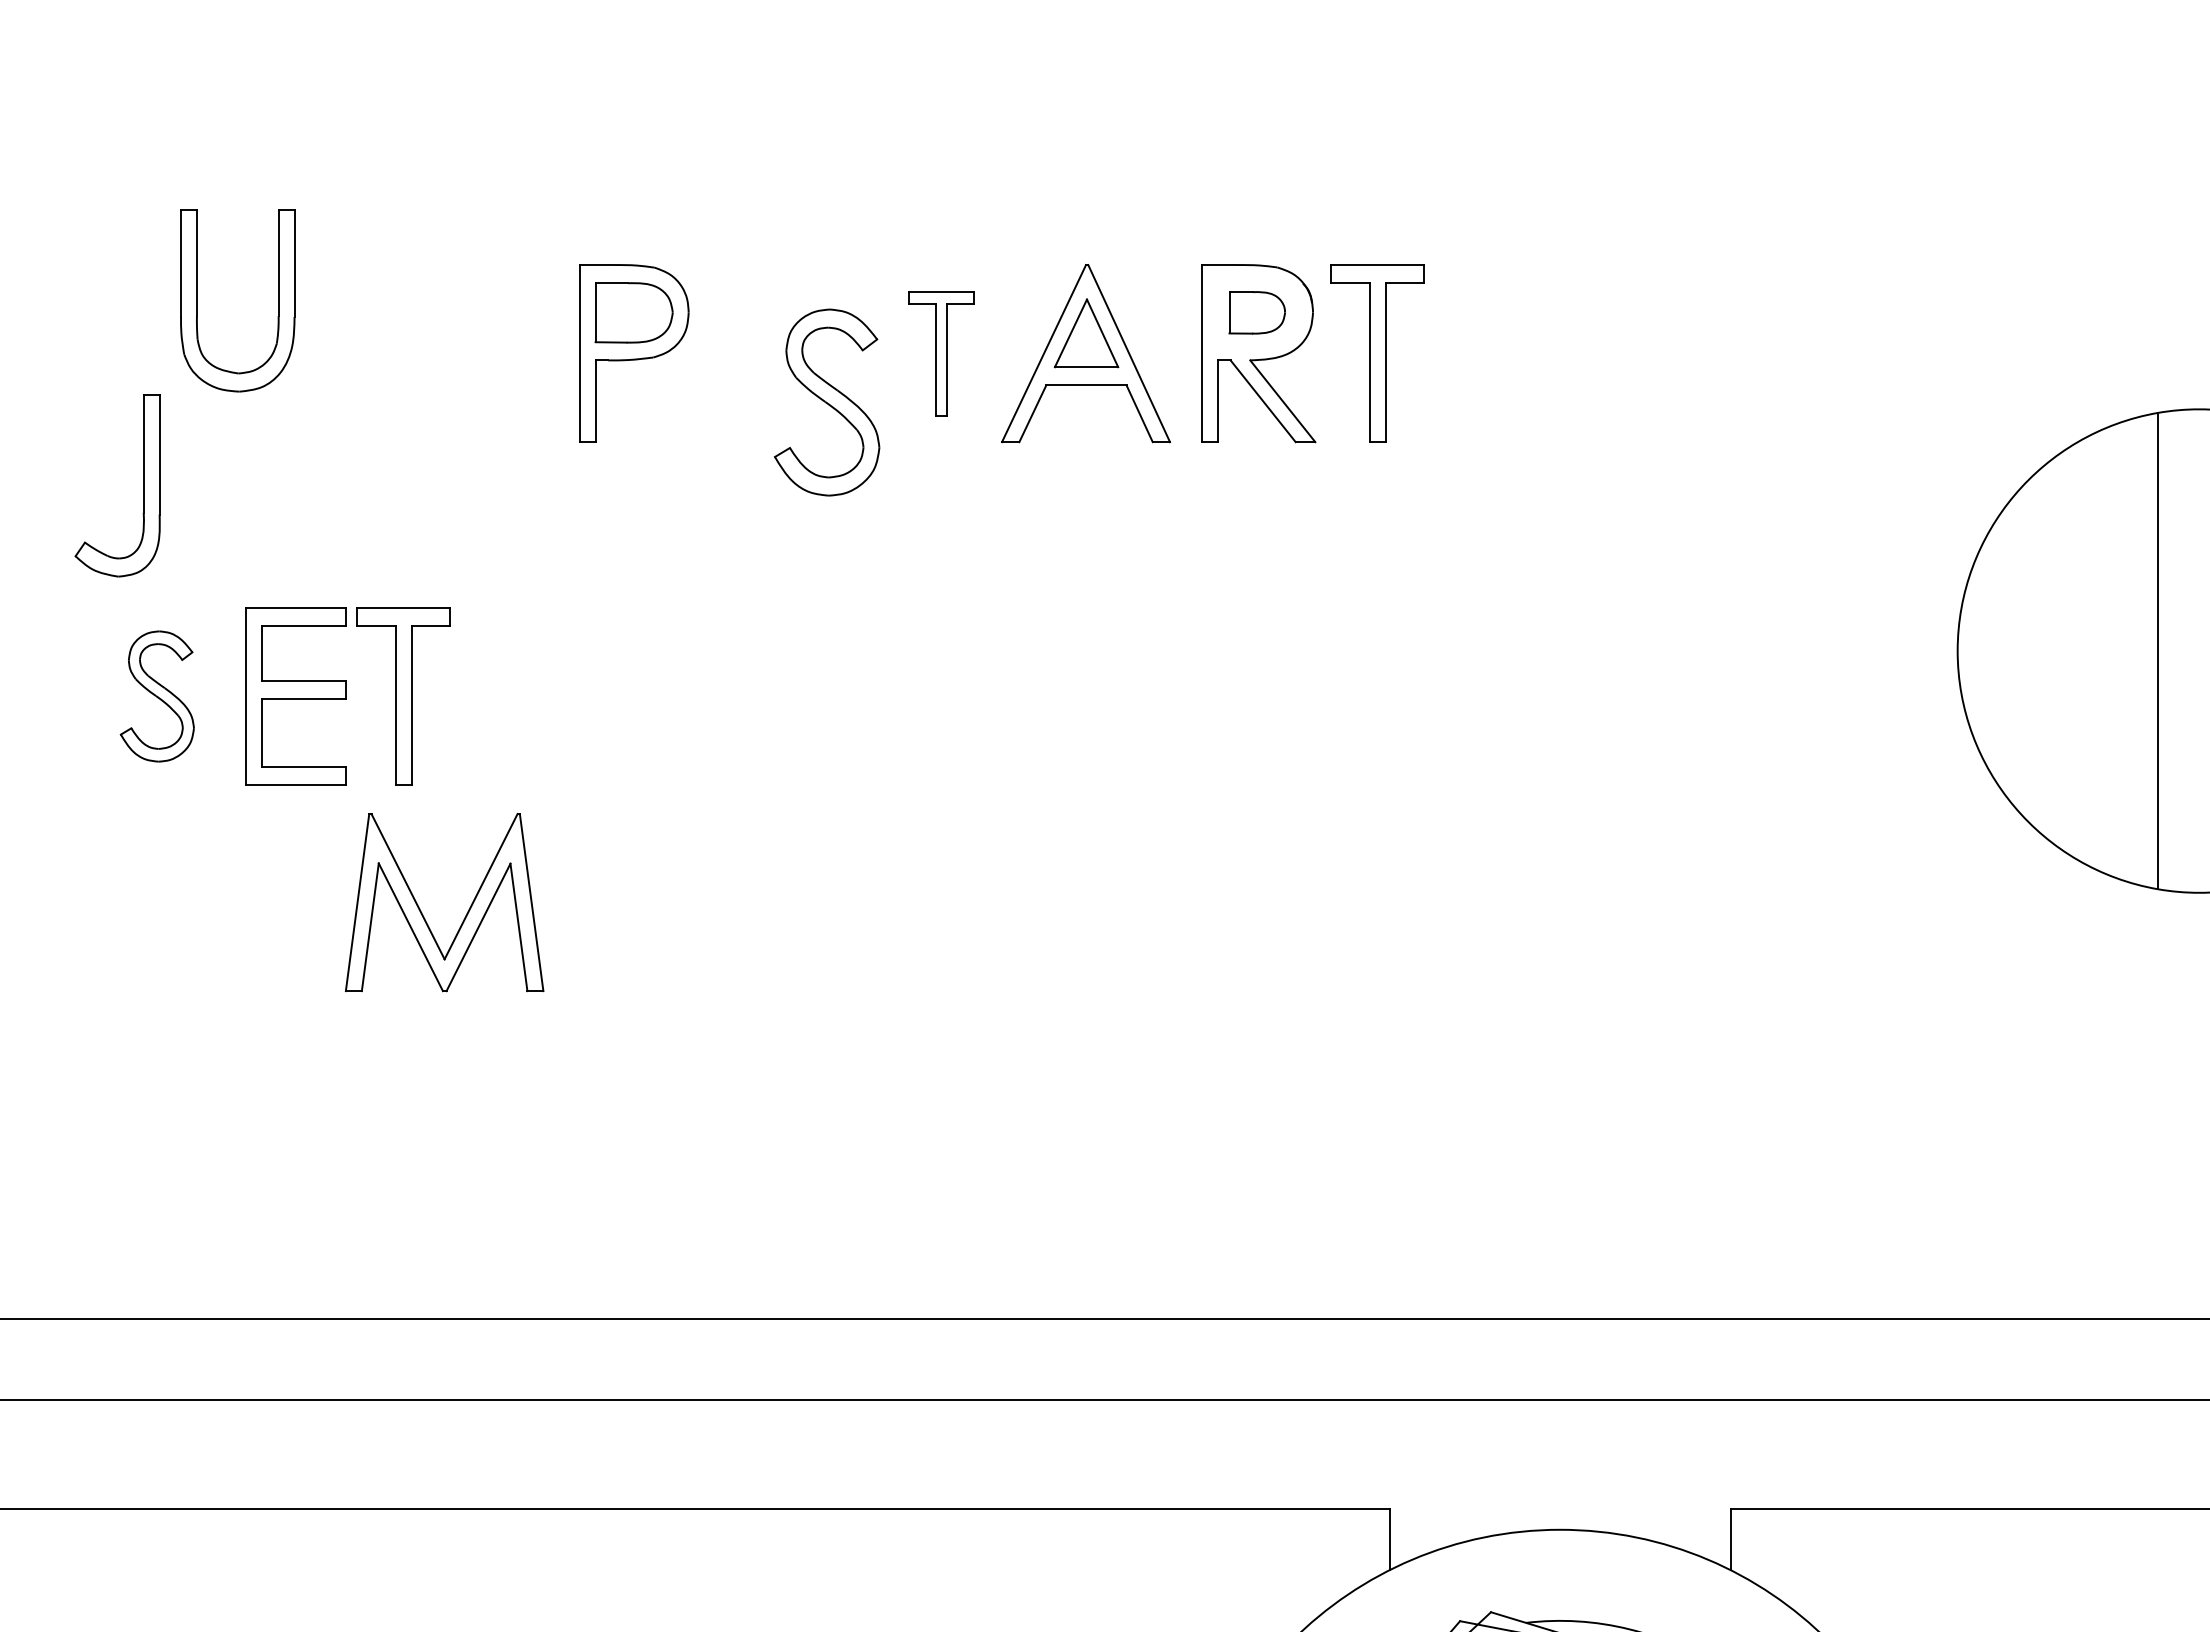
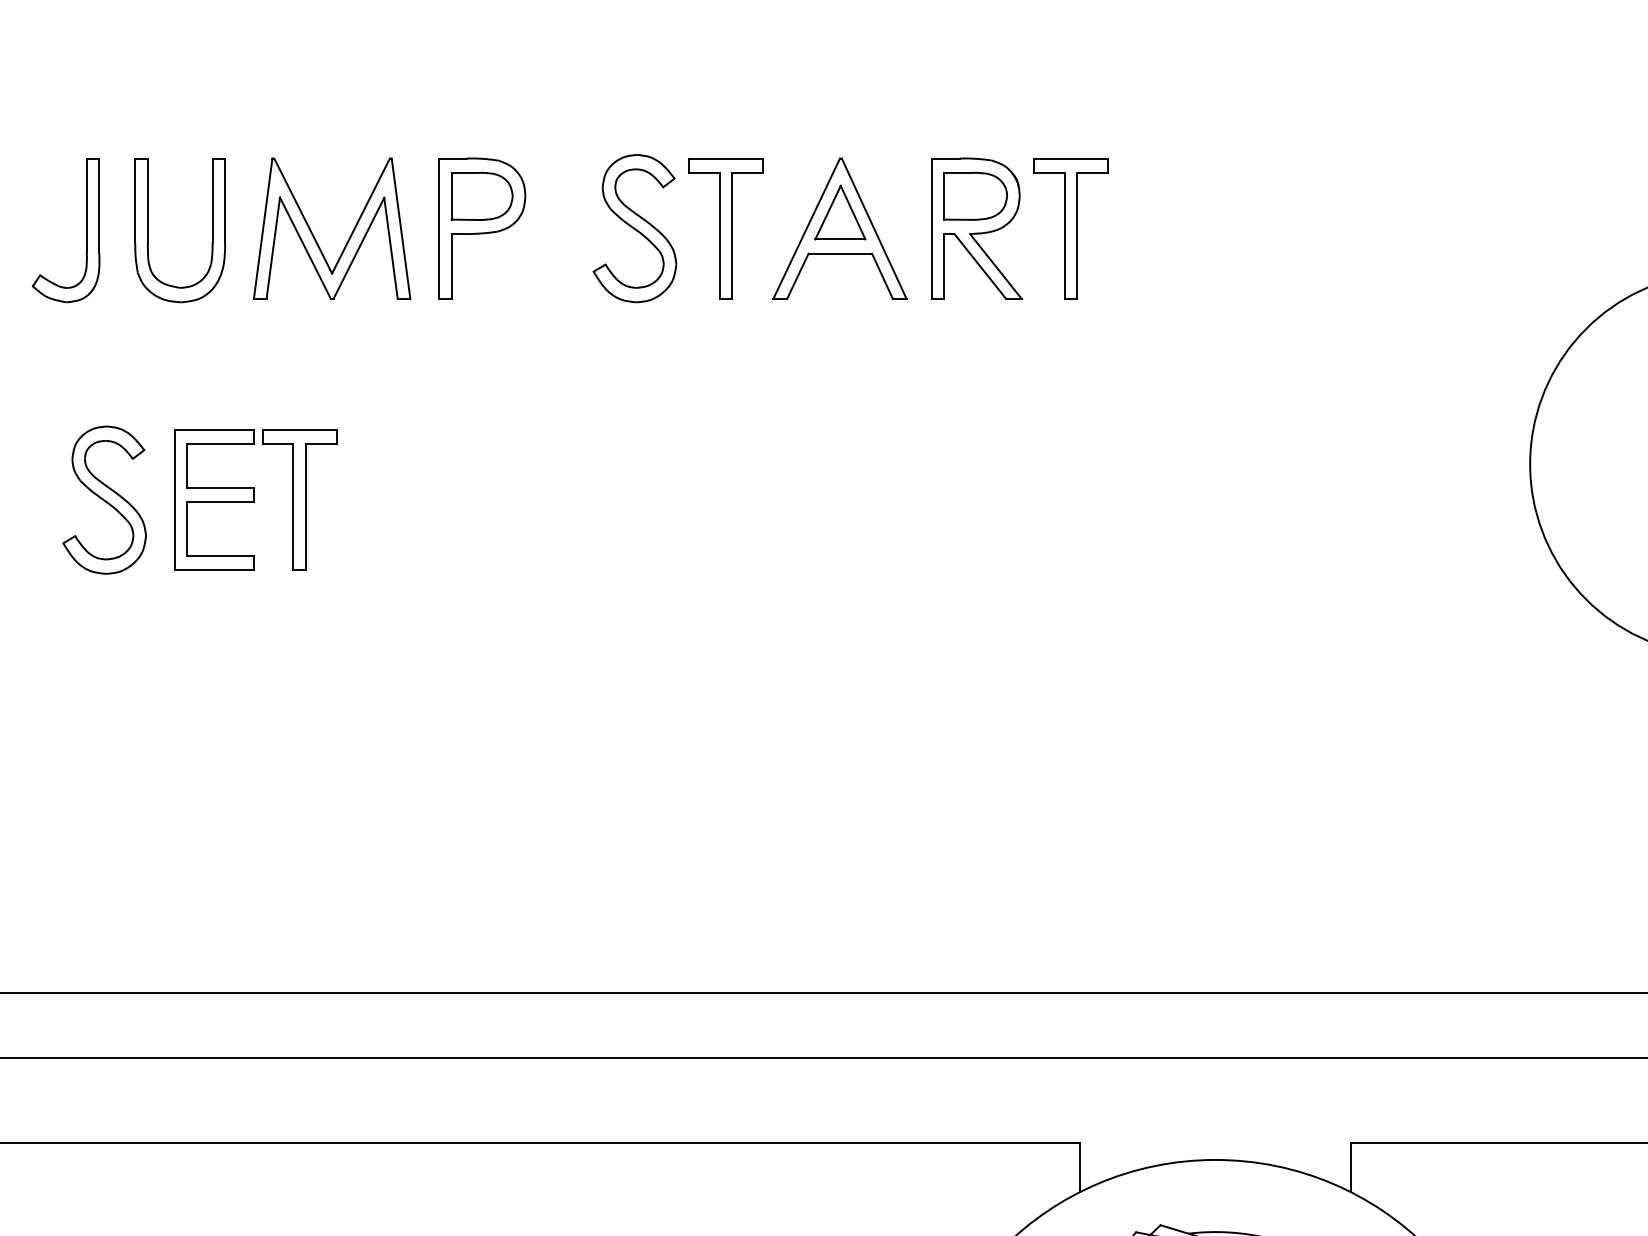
part: (197, 300) -> (148, 230), moved
part: (1256, 312) -> (974, 196), size x1.43
part: (941, 353) -> (725, 228), size x1.43
part: (827, 402) -> (635, 228), moved
part: (143, 485) -> (86, 230), moved
part: (157, 696) -> (104, 500), size x1.43
part: (422, 912) -> (314, 236), moved

